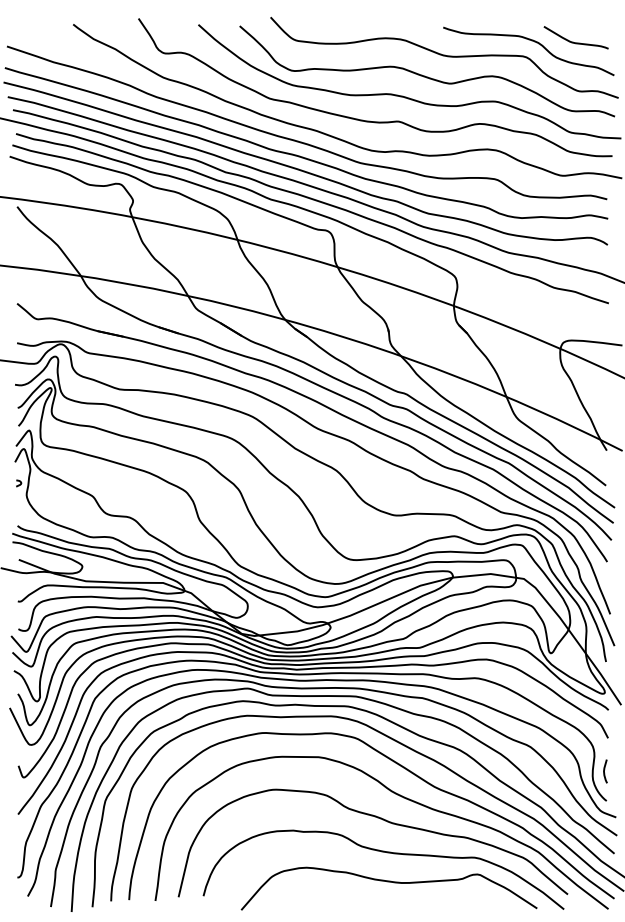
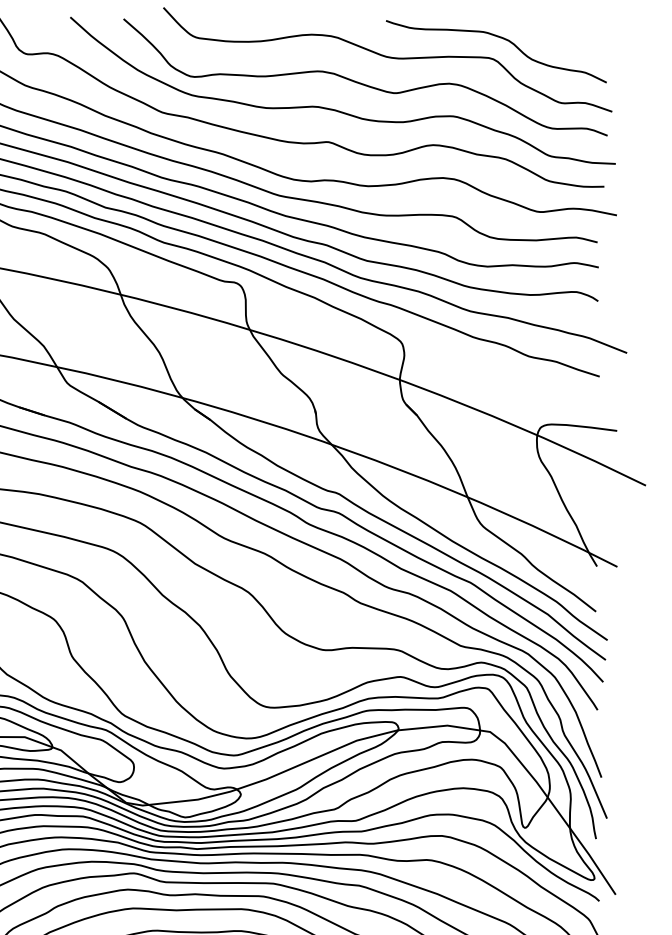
curve: (573, 41) -> (554, 38), removed

